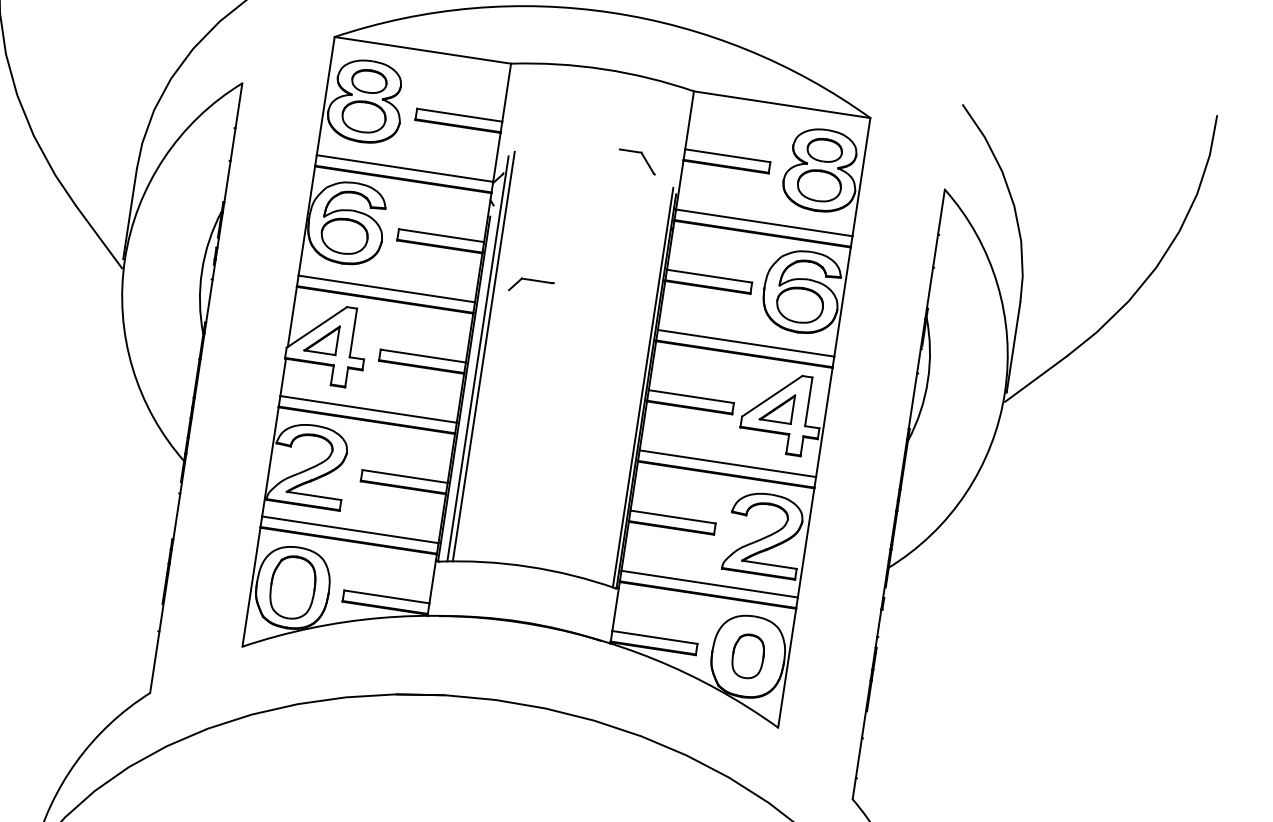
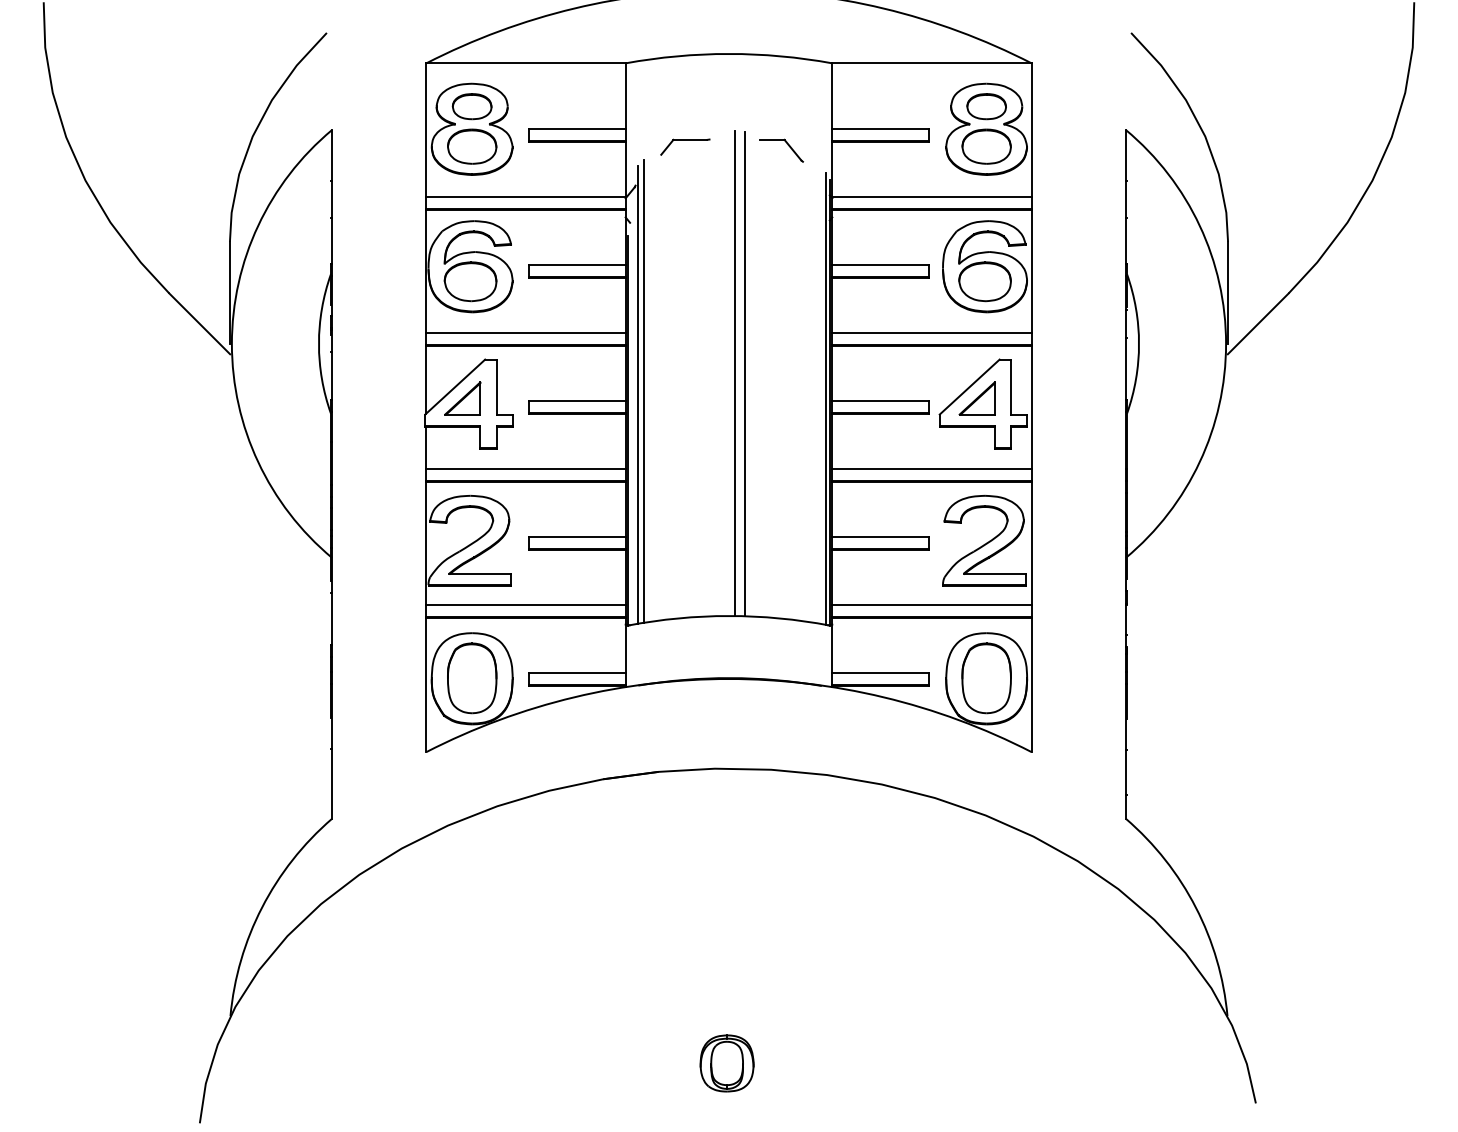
part: (531, 286) -> (685, 146), moved
line: (566, 352) -> (735, 373), added
line: (575, 355) -> (745, 374), added
part: (748, 656) -> (986, 678), size x1.43

